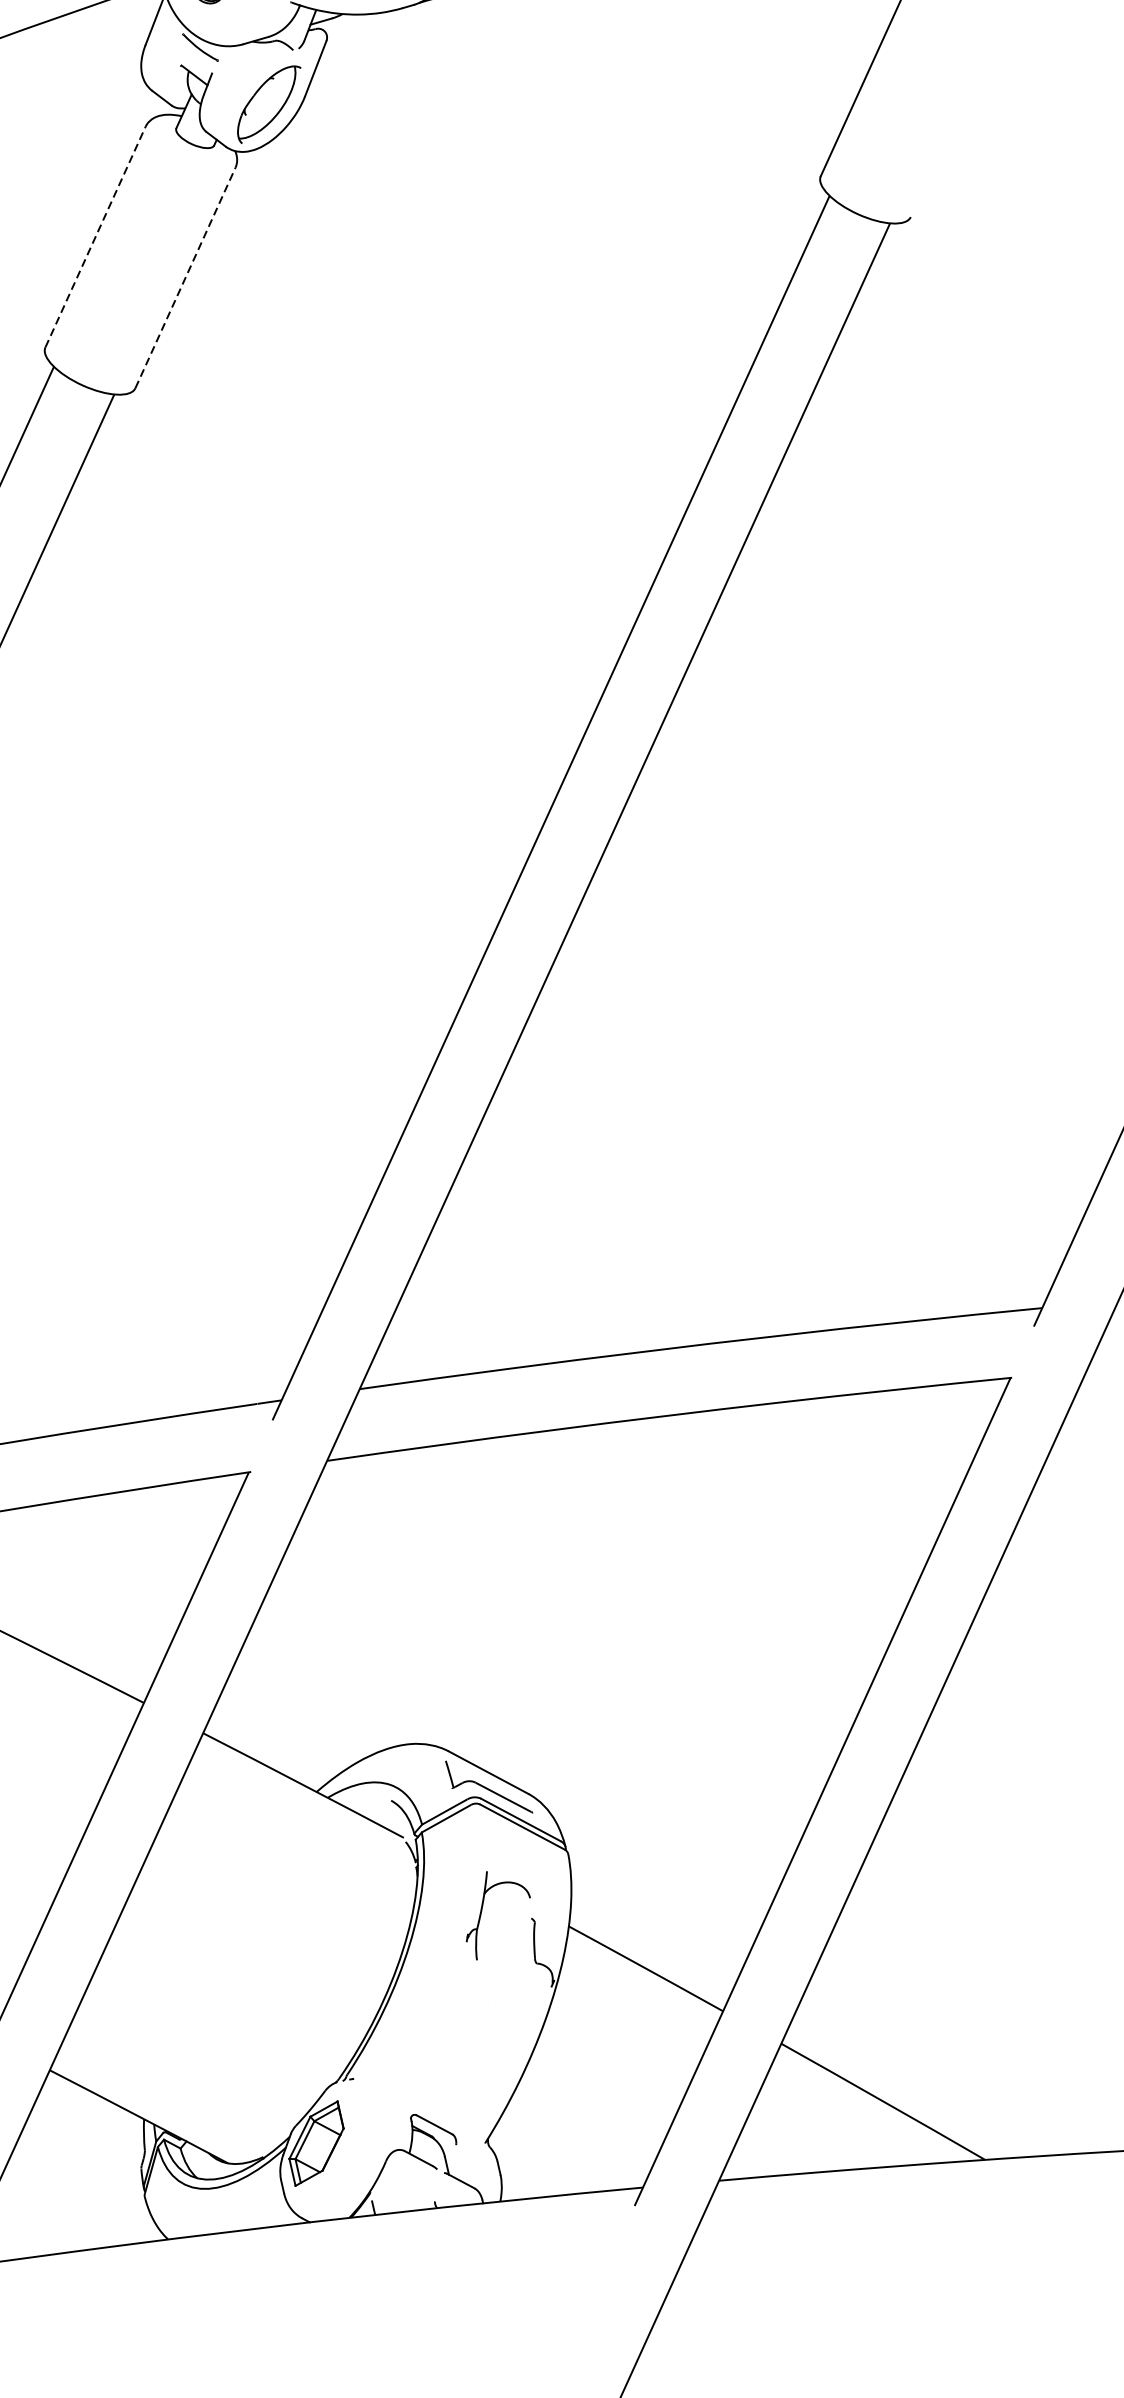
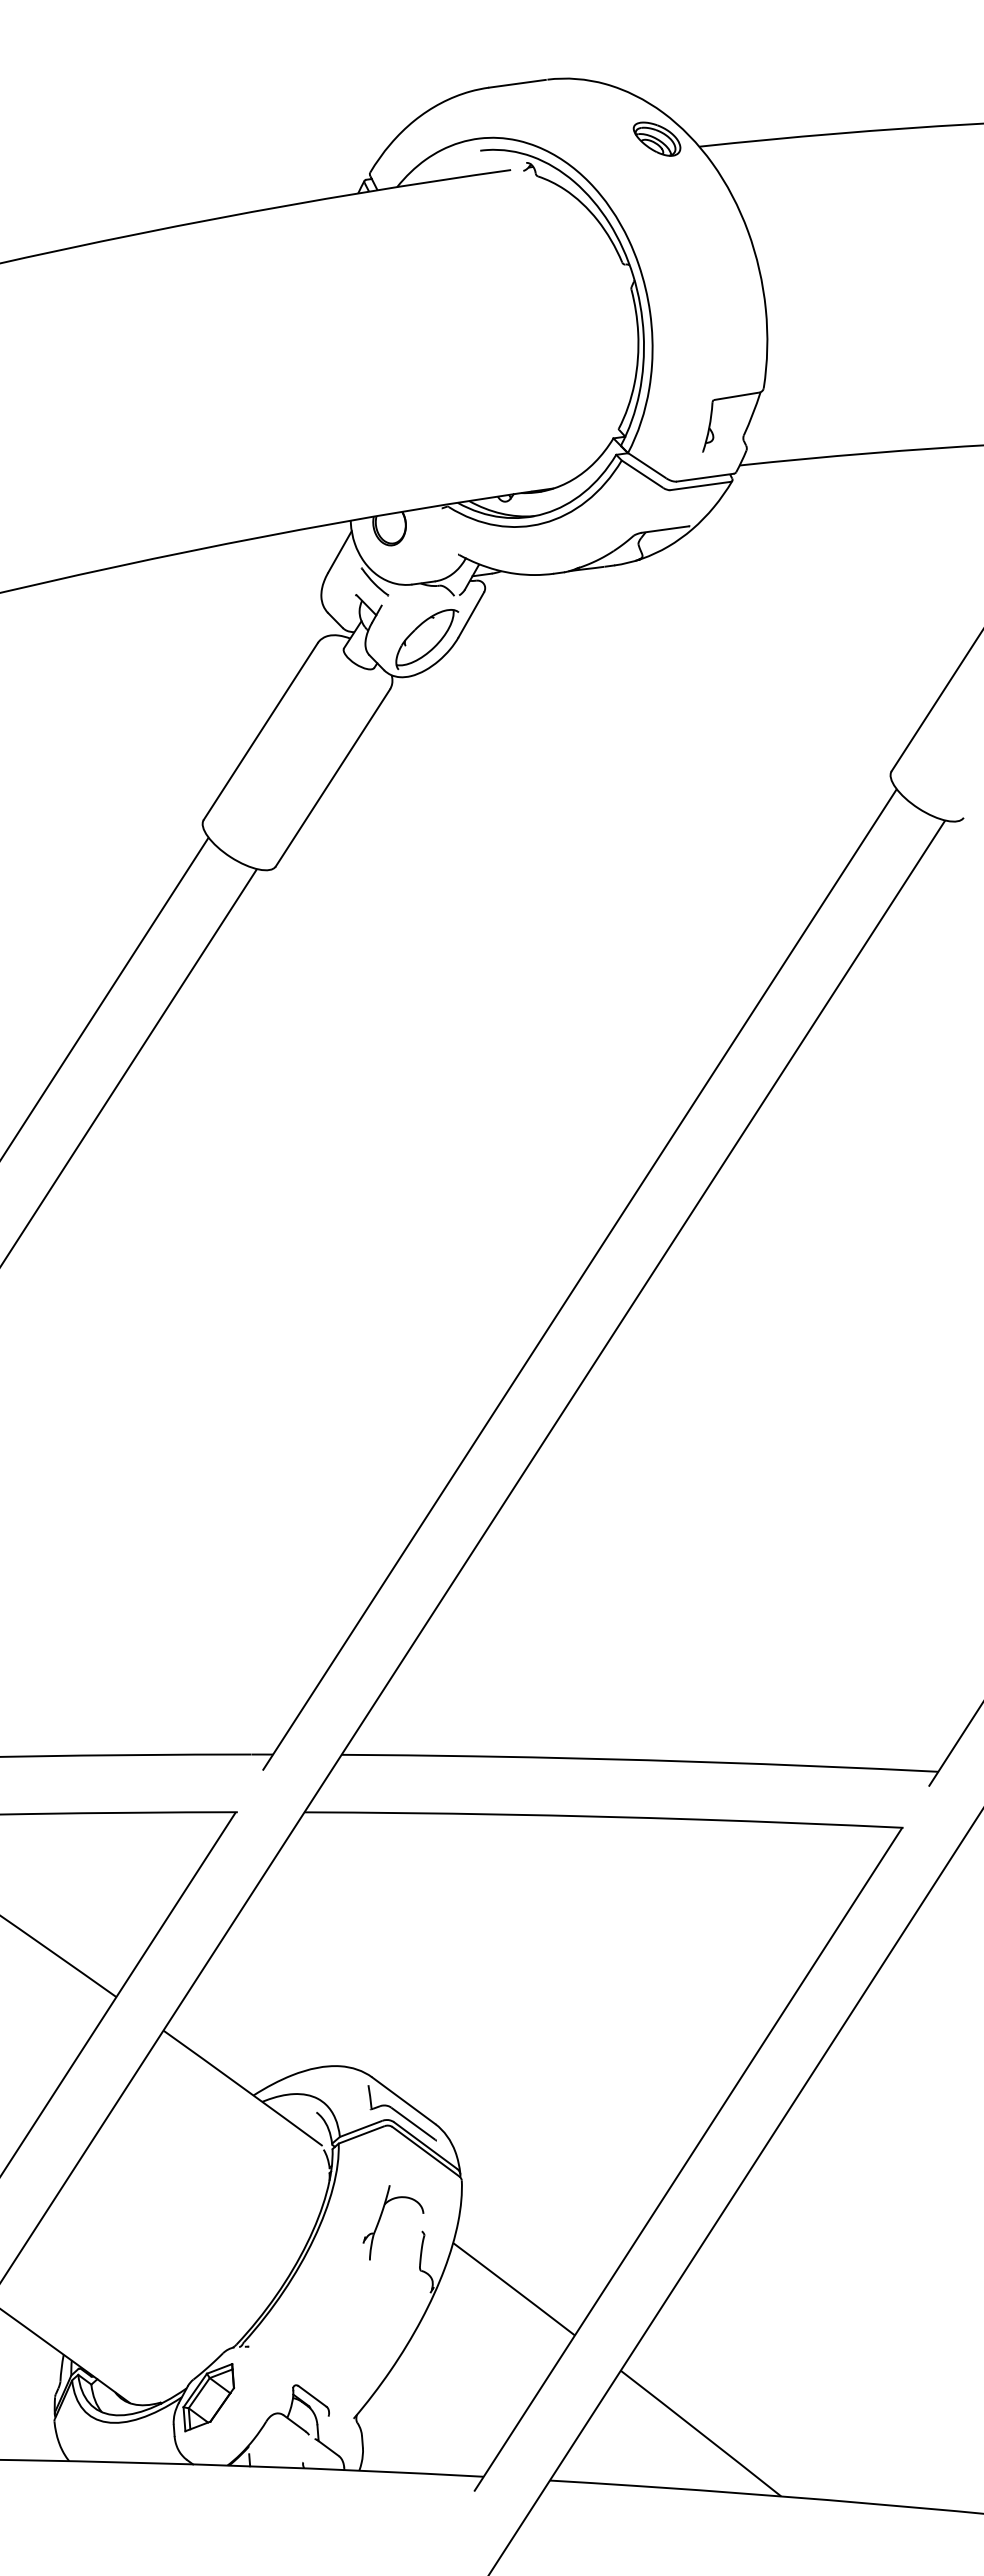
line: (96, 237) -> (261, 731), dashed -> solid
line: (186, 277) -> (333, 777), dashed -> solid

